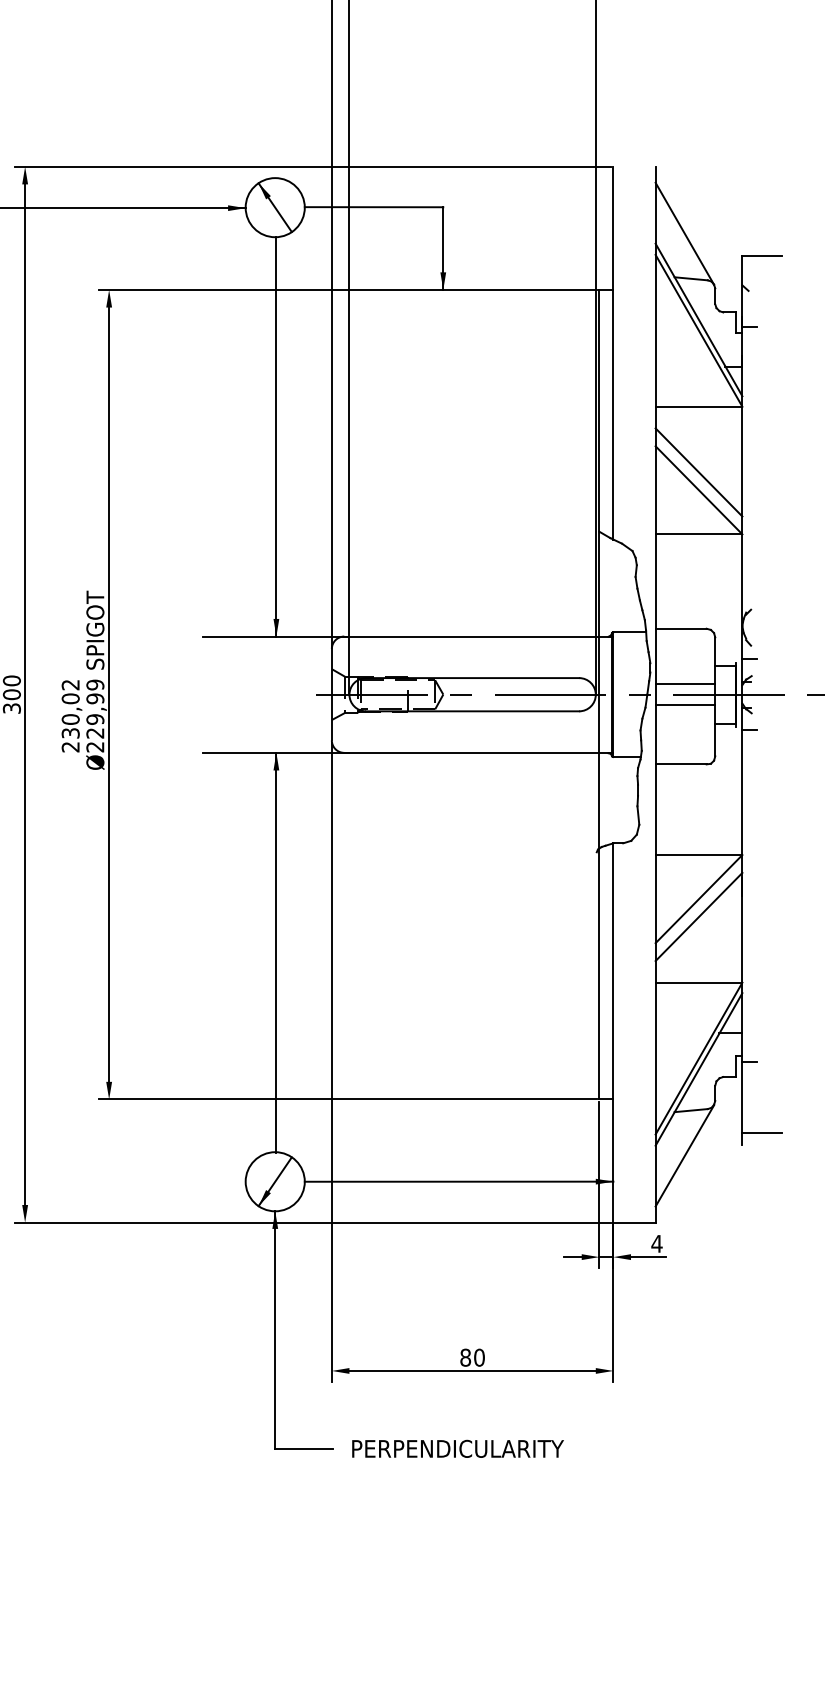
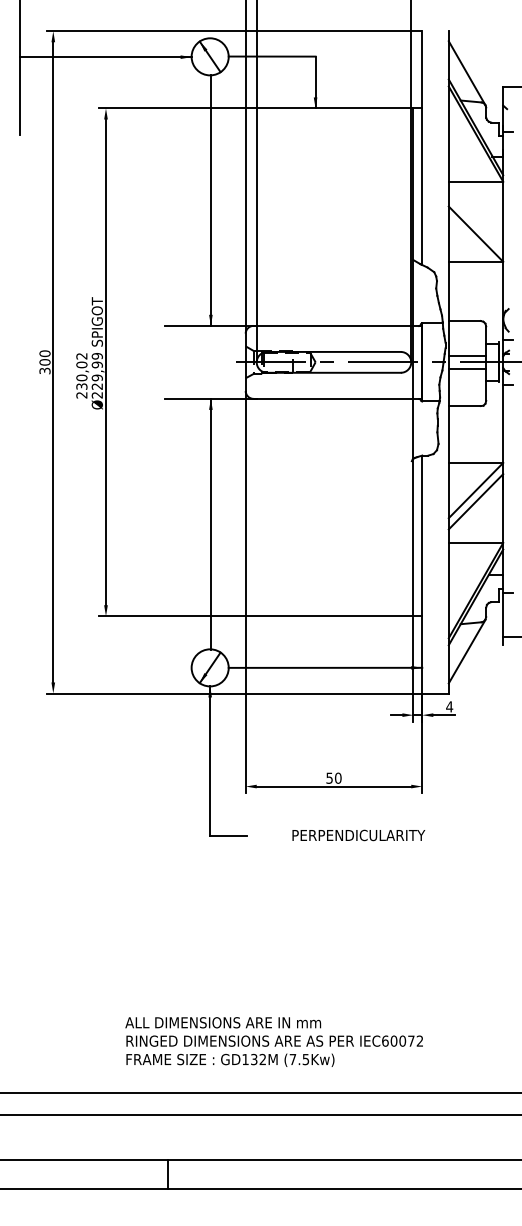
line: (698, 471) -> (475, 222), removed
text: (465, 1356) -> (329, 777), 80 -> 50
text: (457, 1448) -> (358, 835), moved

